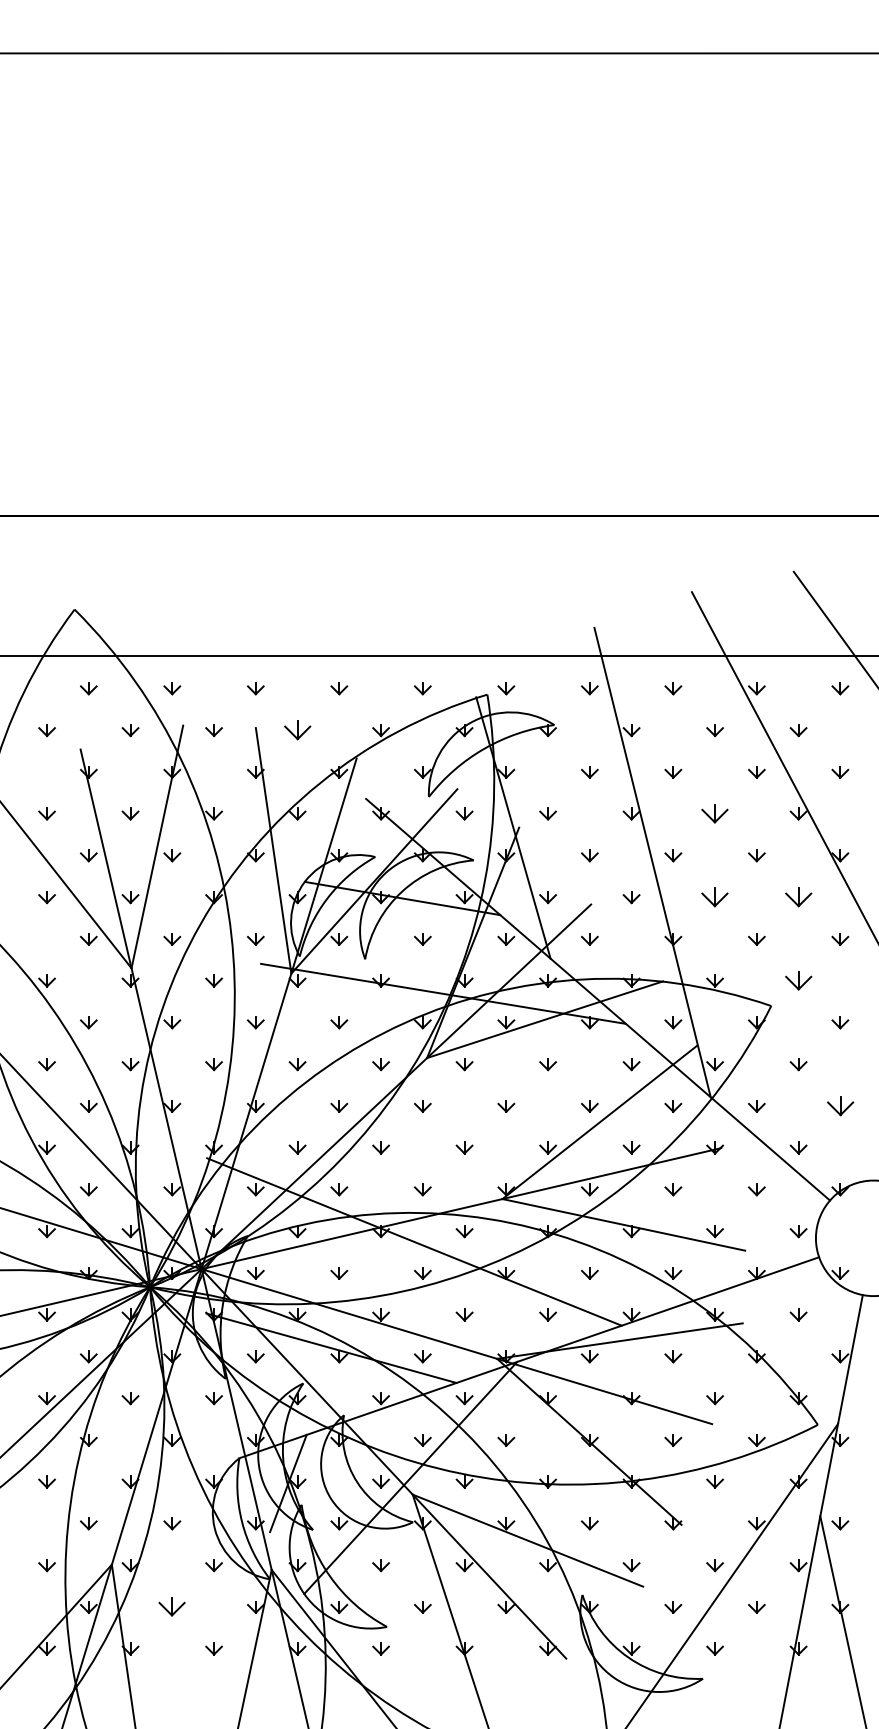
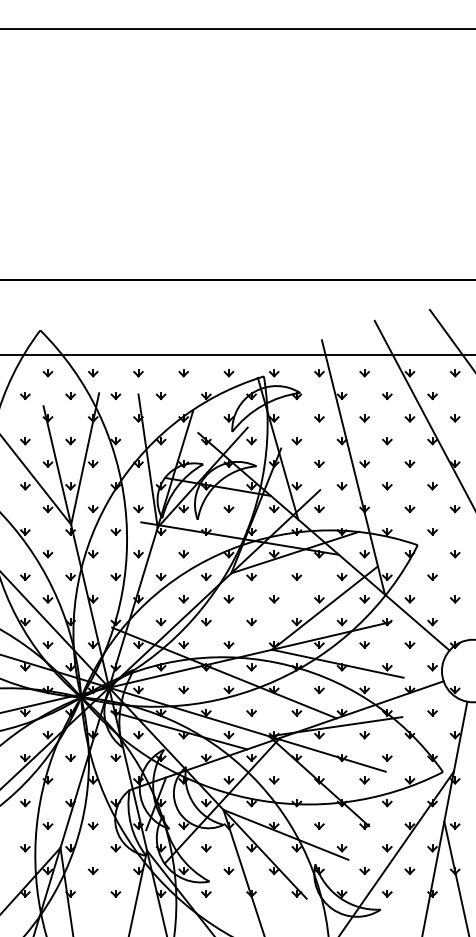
part: (296, 729) -> (160, 395), size x0.62
part: (715, 814) -> (387, 441), size x0.62
part: (715, 897) -> (387, 486), size x0.62
part: (798, 897) -> (432, 486), size x0.62
part: (798, 980) -> (432, 531), size x0.62
part: (839, 1106) -> (454, 599), size x0.62
part: (172, 1608) -> (93, 871), size x0.62

